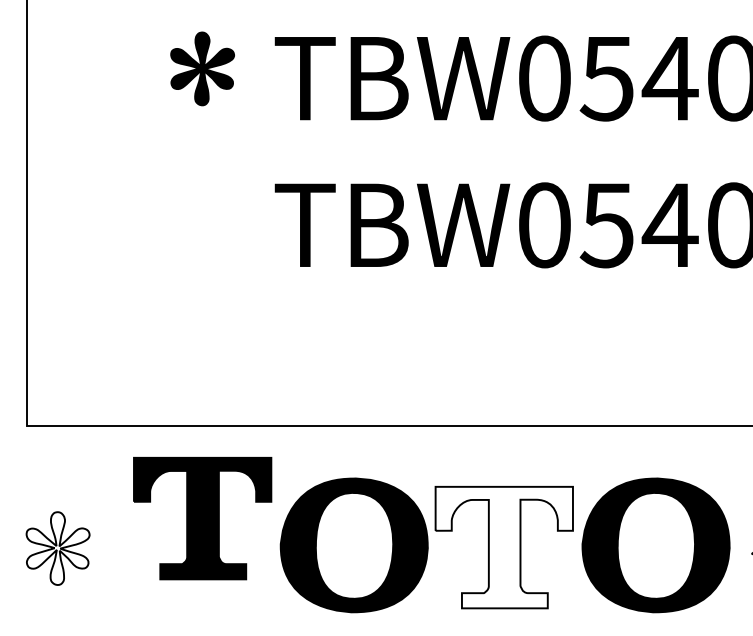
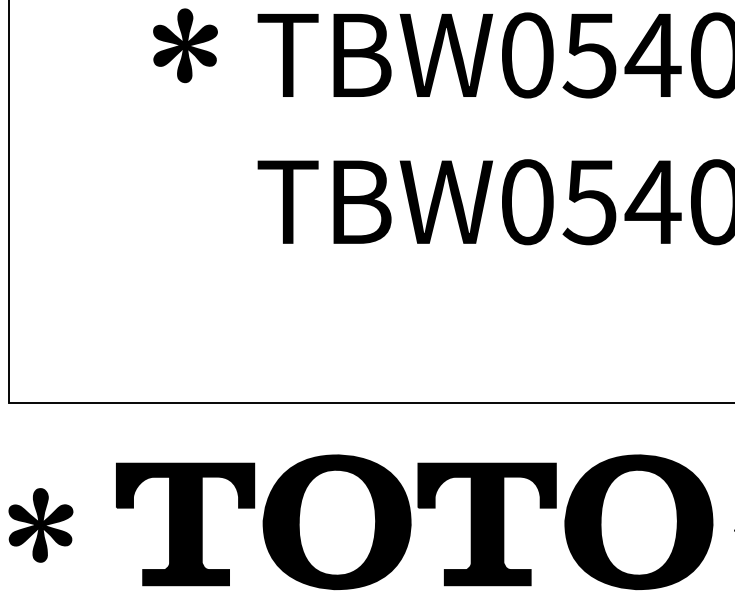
part: (202, 518) -> (185, 524), moved
fill: (503, 547) -> (486, 524), added
fill: (57, 548) -> (40, 525), added

